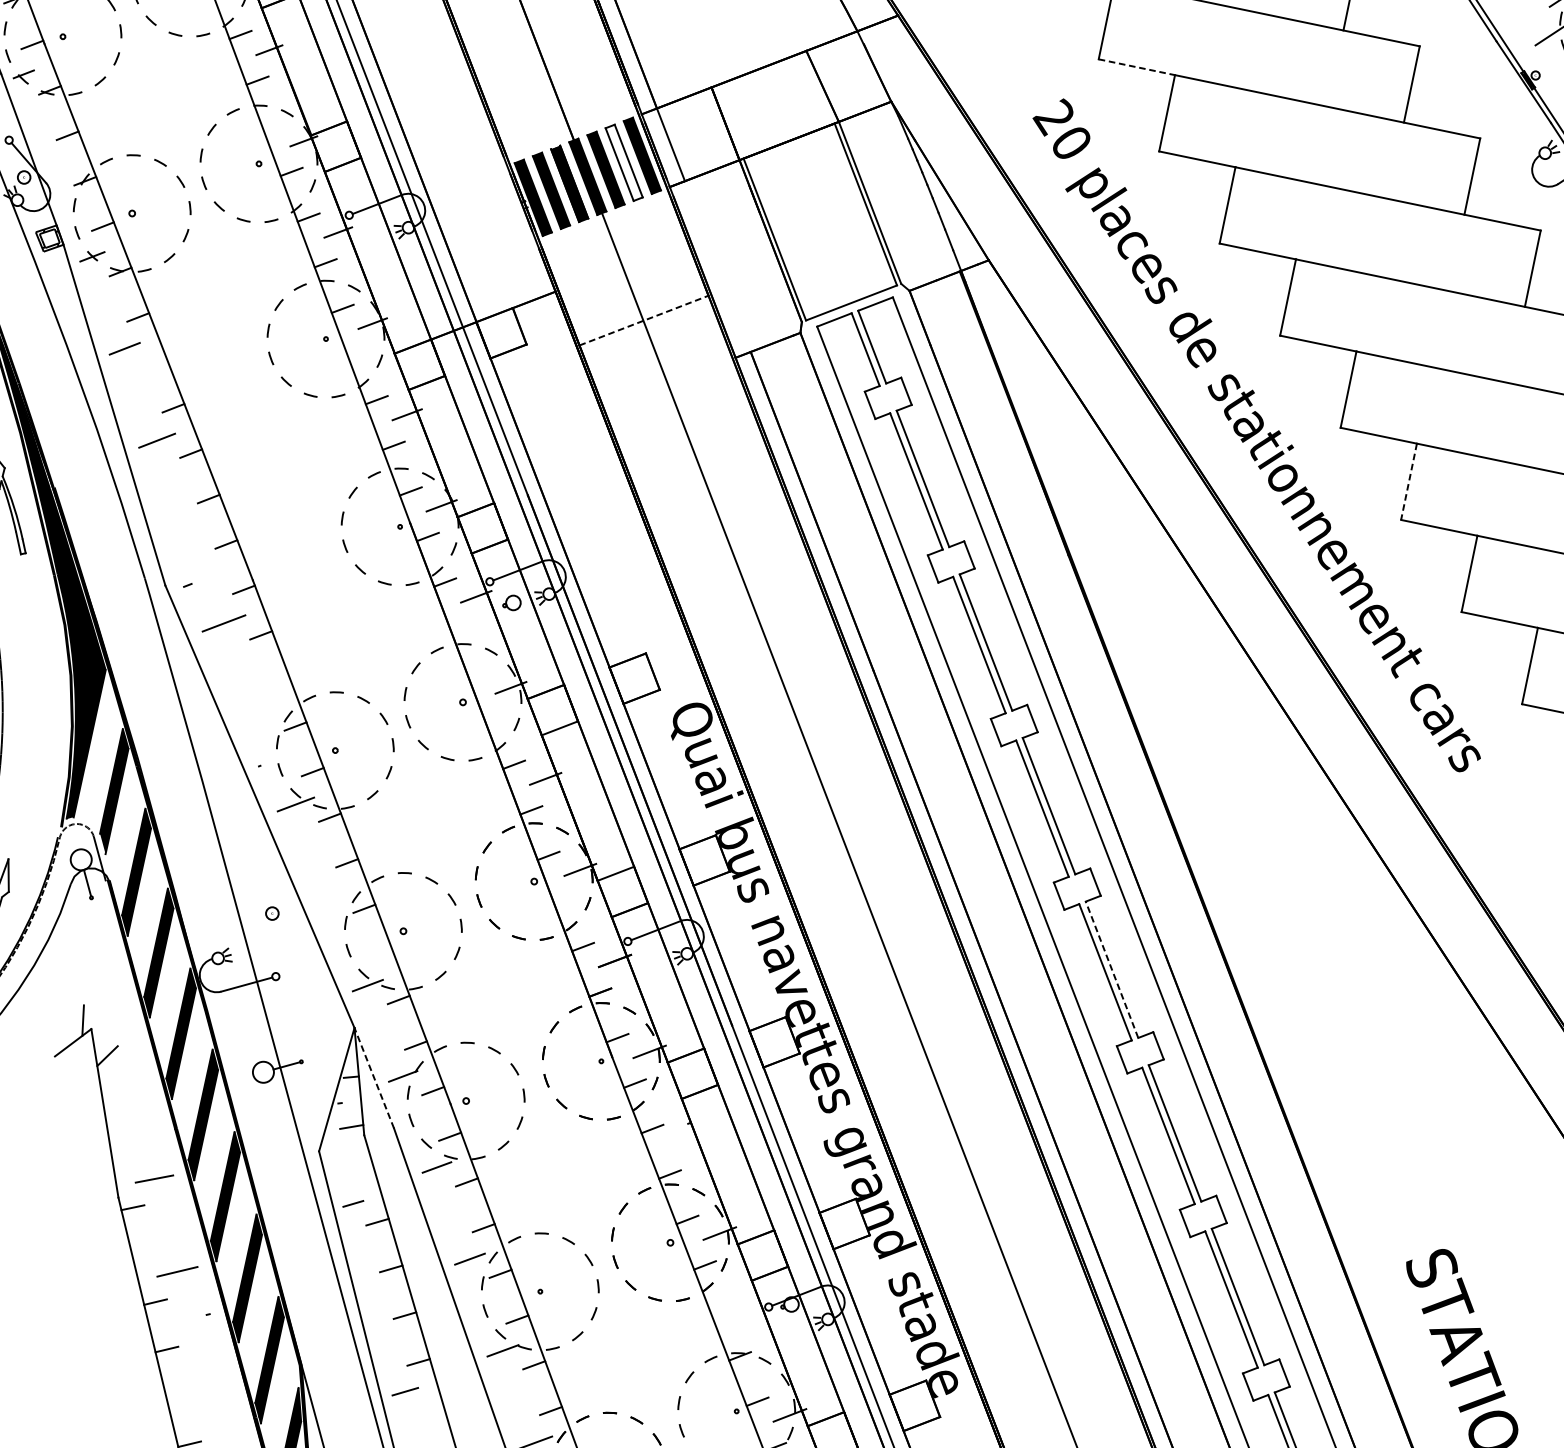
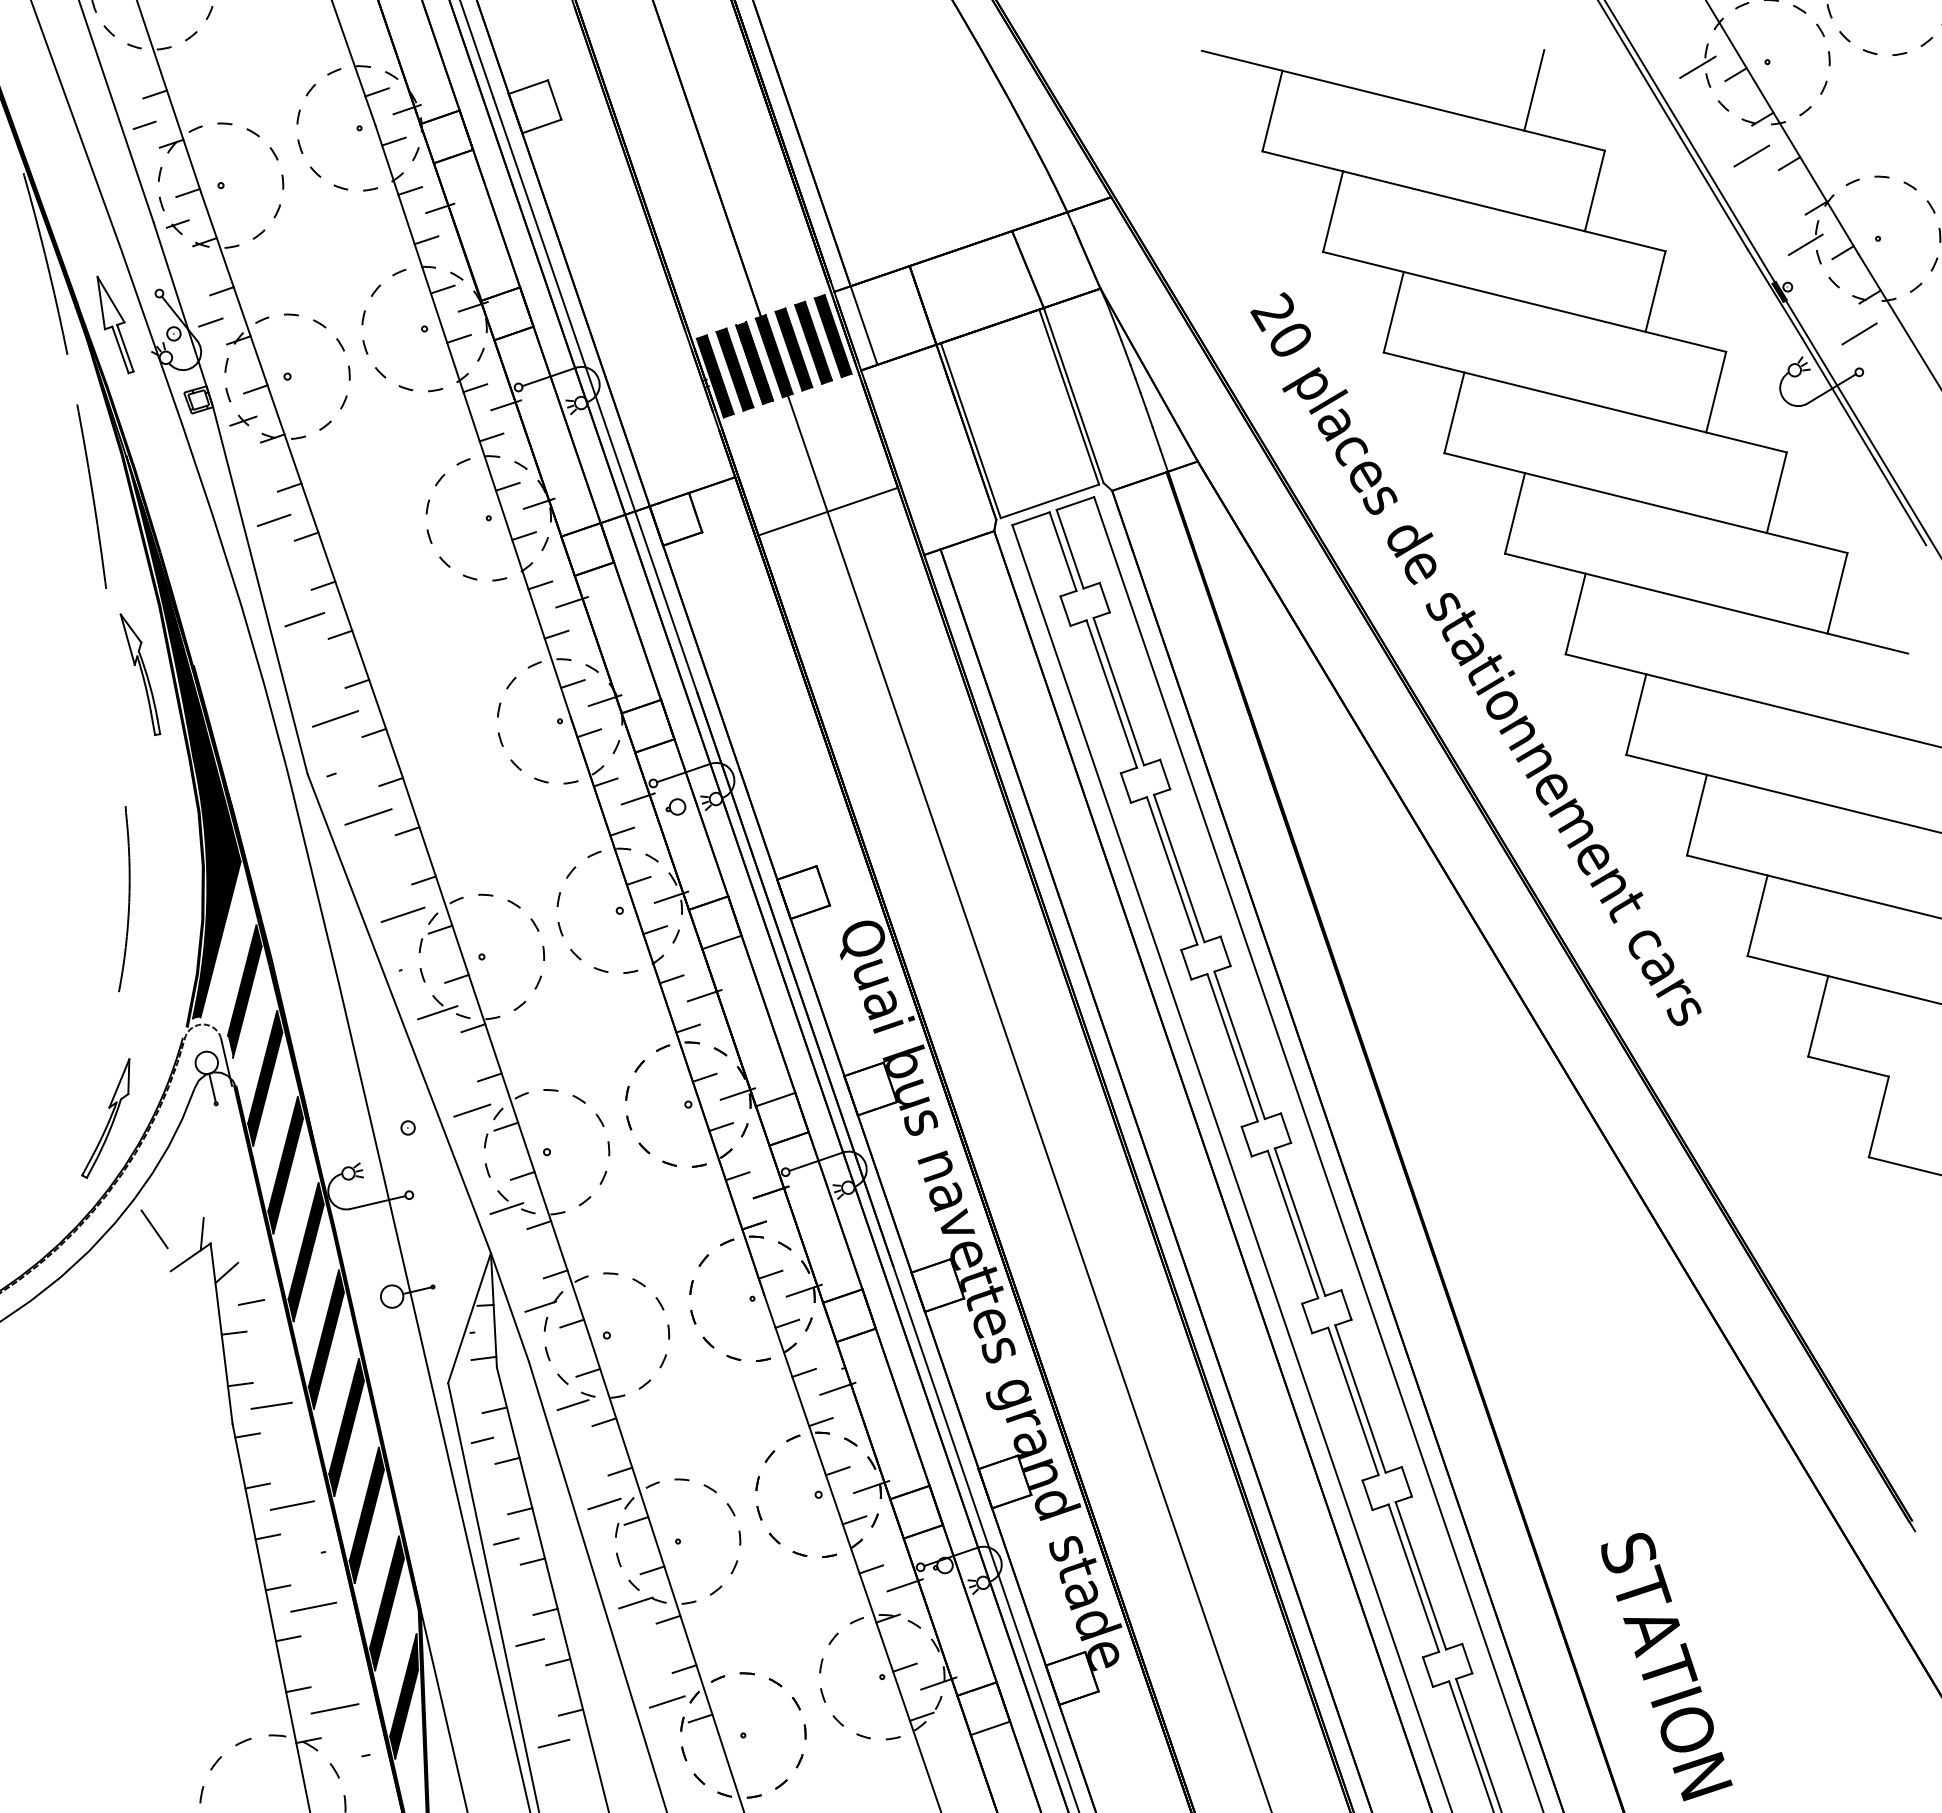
line: (1136, 66) -> (1363, 261), dashed -> solid
line: (274, 126) -> (442, 289), added
fill: (624, 162) -> (813, 342), added
line: (58, 165) -> (210, 322), added
line: (644, 320) -> (828, 511), dashed -> solid
line: (359, 354) -> (523, 536), added
line: (155, 362) -> (306, 536), added
line: (1409, 481) -> (1636, 714), dashed -> solid
line: (189, 532) -> (335, 718), added
line: (462, 627) -> (622, 831), added
line: (479, 673) -> (638, 880), added
line: (277, 681) -> (423, 880), added
line: (259, 713) -> (402, 914), added
line: (497, 719) -> (655, 930), added
line: (332, 894) -> (472, 1110), added
line: (565, 901) -> (720, 1127), added
line: (381, 954) -> (522, 1175), added
line: (1112, 970) -> (1300, 1222), dashed -> solid
line: (38, 1017) -> (154, 1229), added
line: (373, 1078) -> (509, 1307), dashed -> solid
line: (131, 1081) -> (251, 1301), added
line: (115, 1111) -> (233, 1332), added
line: (684, 1142) -> (837, 1388), added
line: (124, 1160) -> (240, 1384), added
line: (363, 1175) -> (494, 1410), added
line: (144, 1254) -> (257, 1485), added
line: (379, 1297) -> (506, 1541), added
line: (722, 1310) -> (871, 1569), added
line: (754, 1324) -> (904, 1585), added
line: (200, 1365) -> (313, 1606), added
line: (177, 1396) -> (287, 1638), added
line: (432, 1409) -> (558, 1662), added

